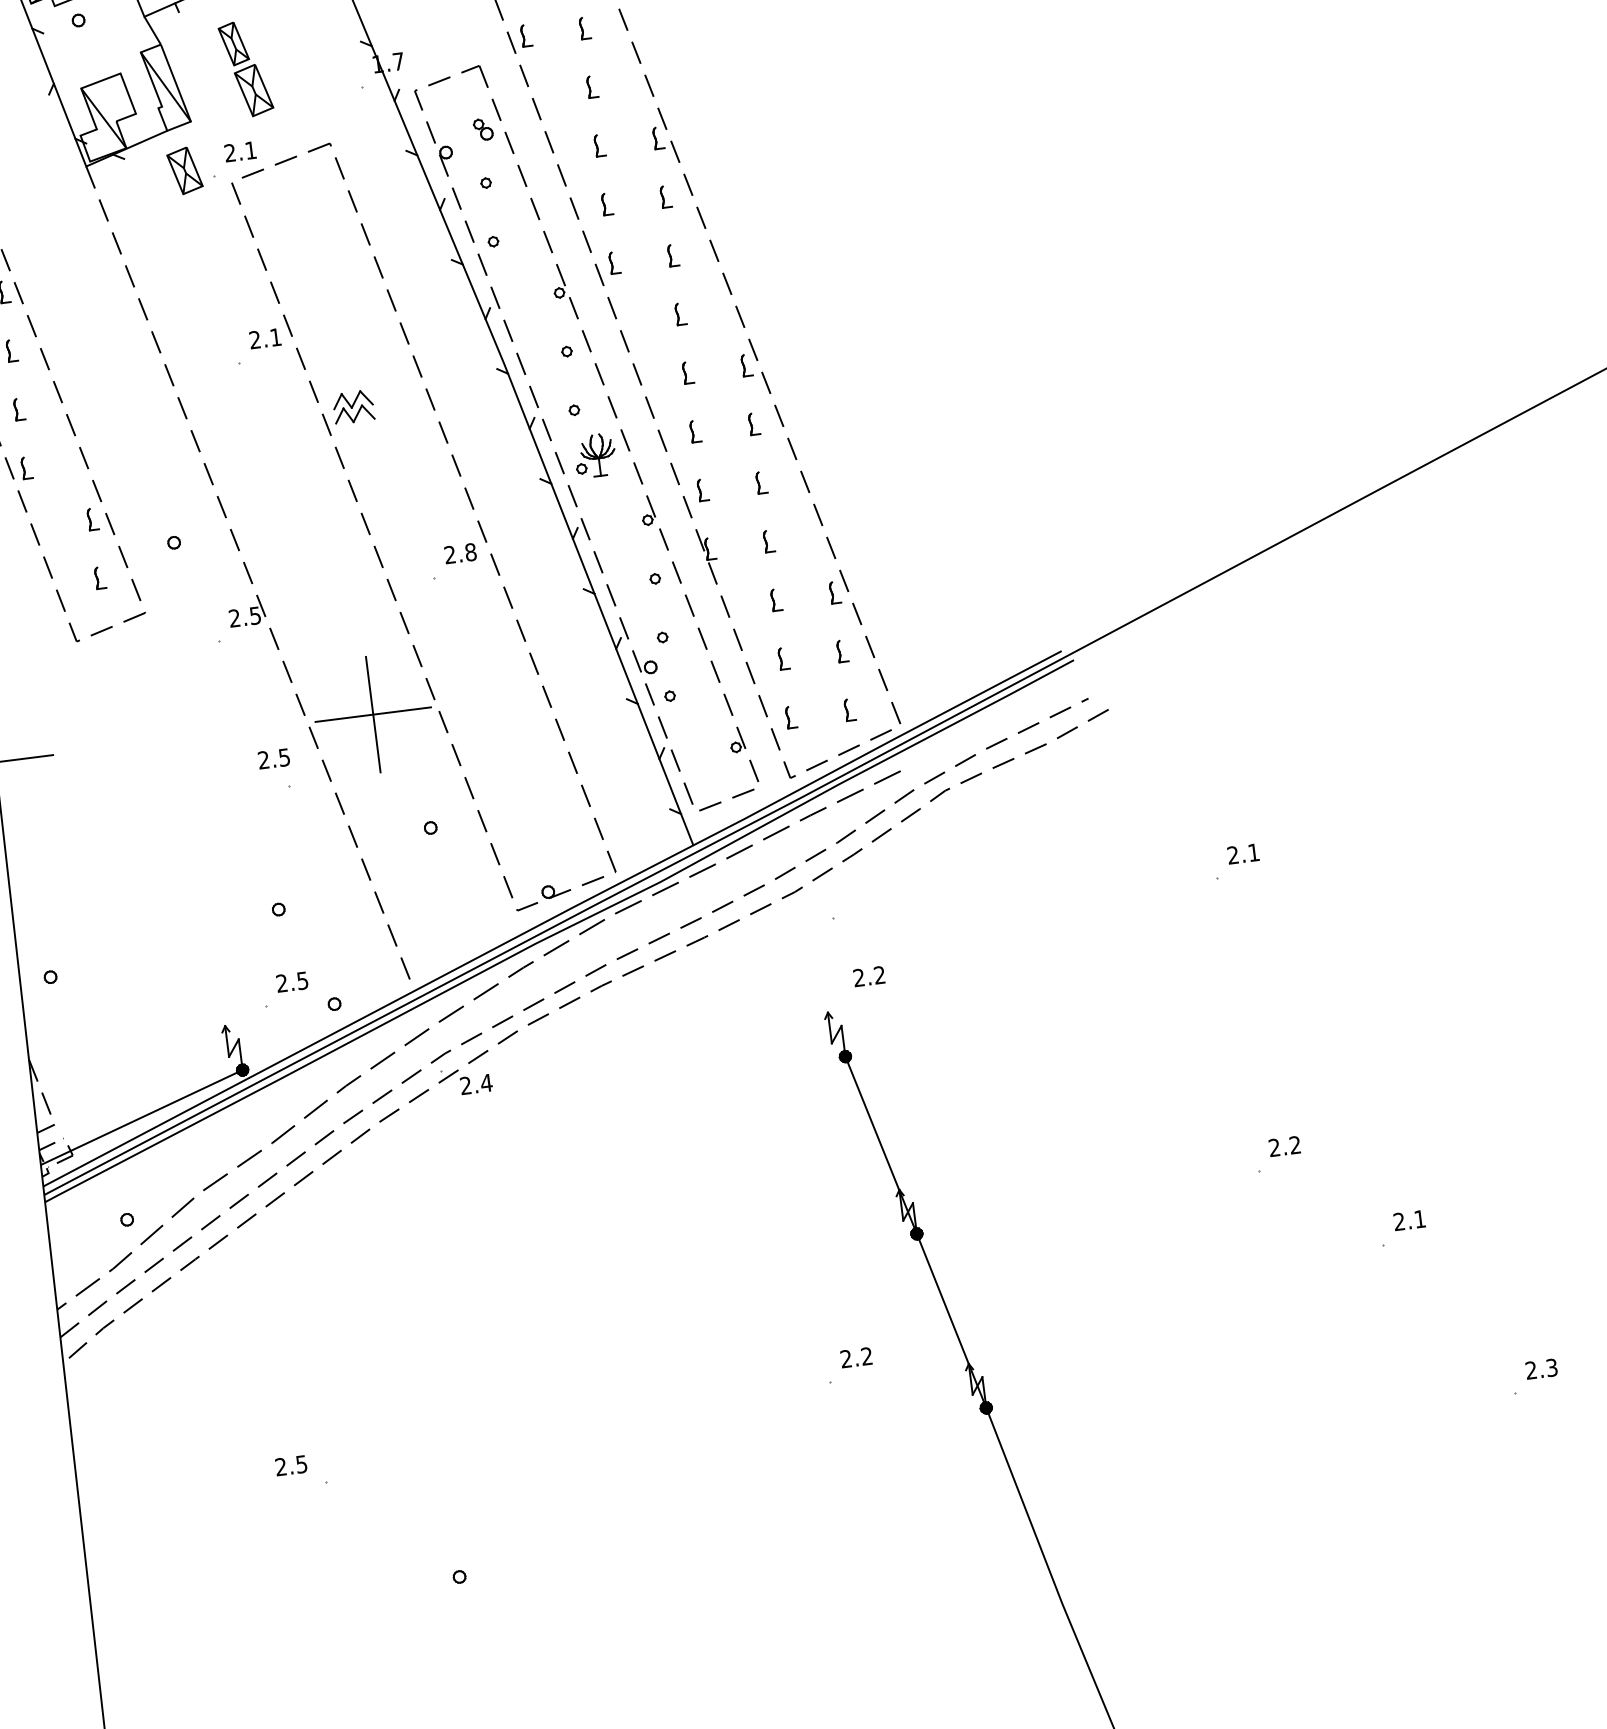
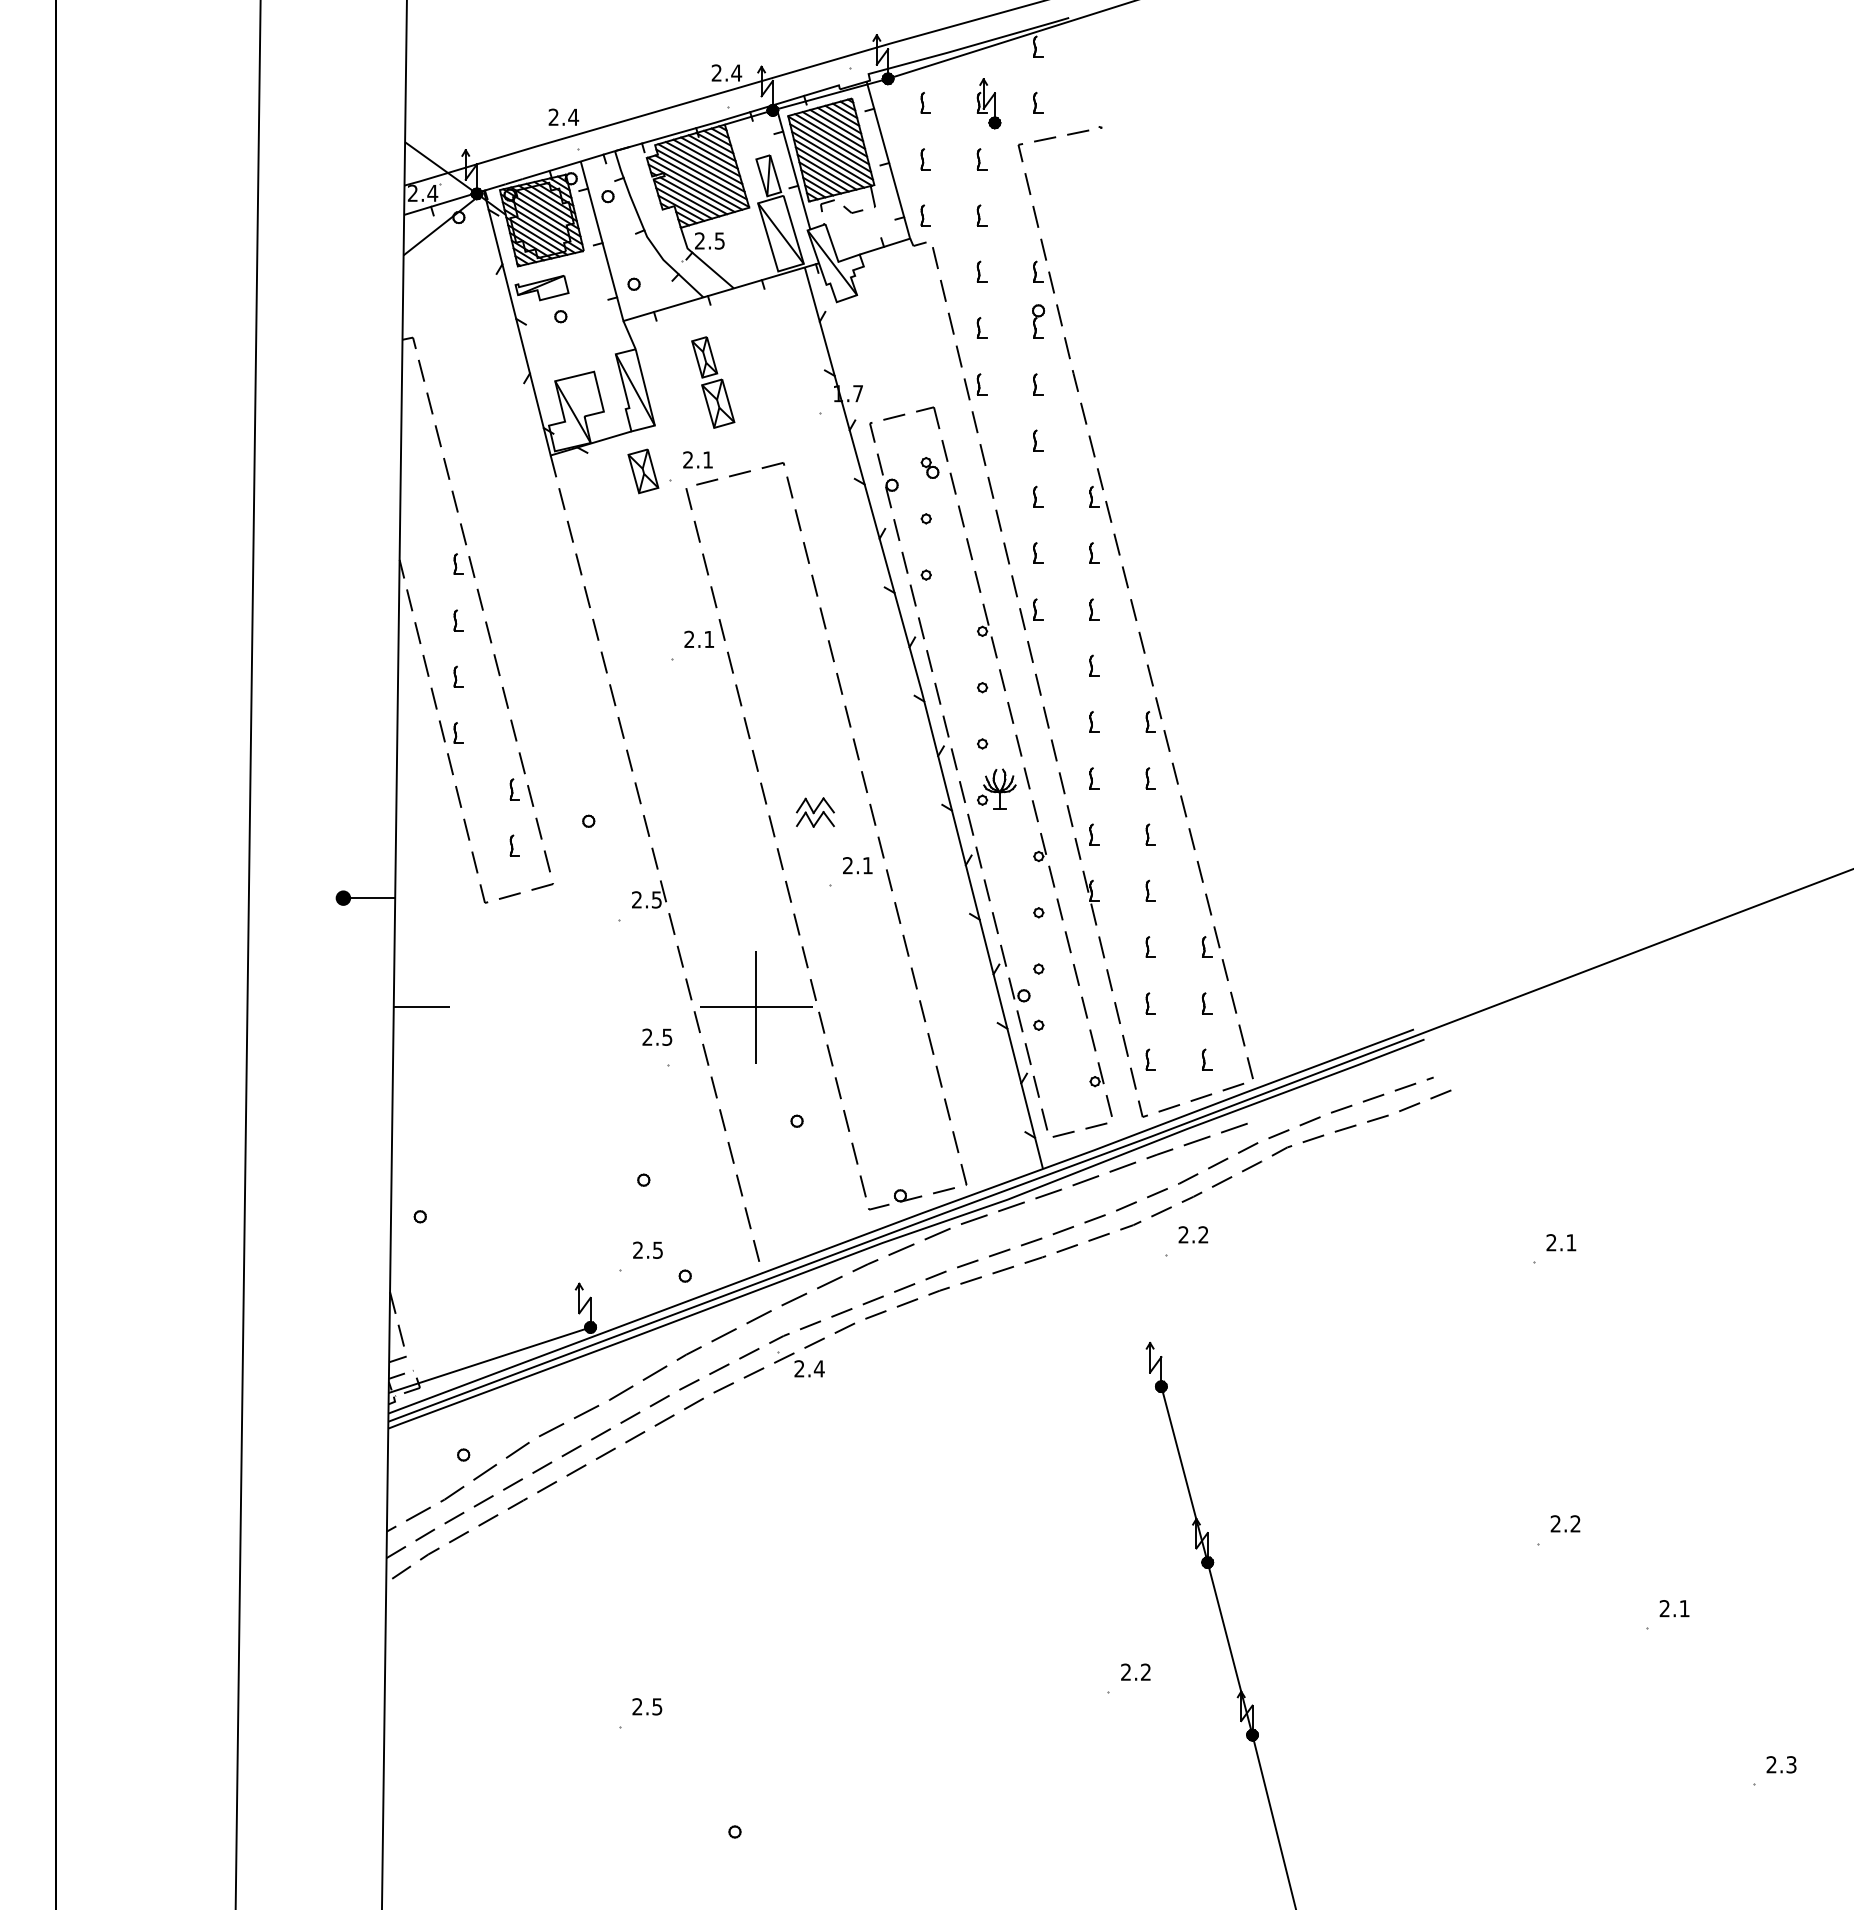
part: (353, 407) -> (815, 812), moved
text: (470, 552) -> (867, 865), 2.8 -> 2.1
text: (869, 976) -> (1193, 1234), moved
text: (291, 1465) -> (647, 1706), moved

